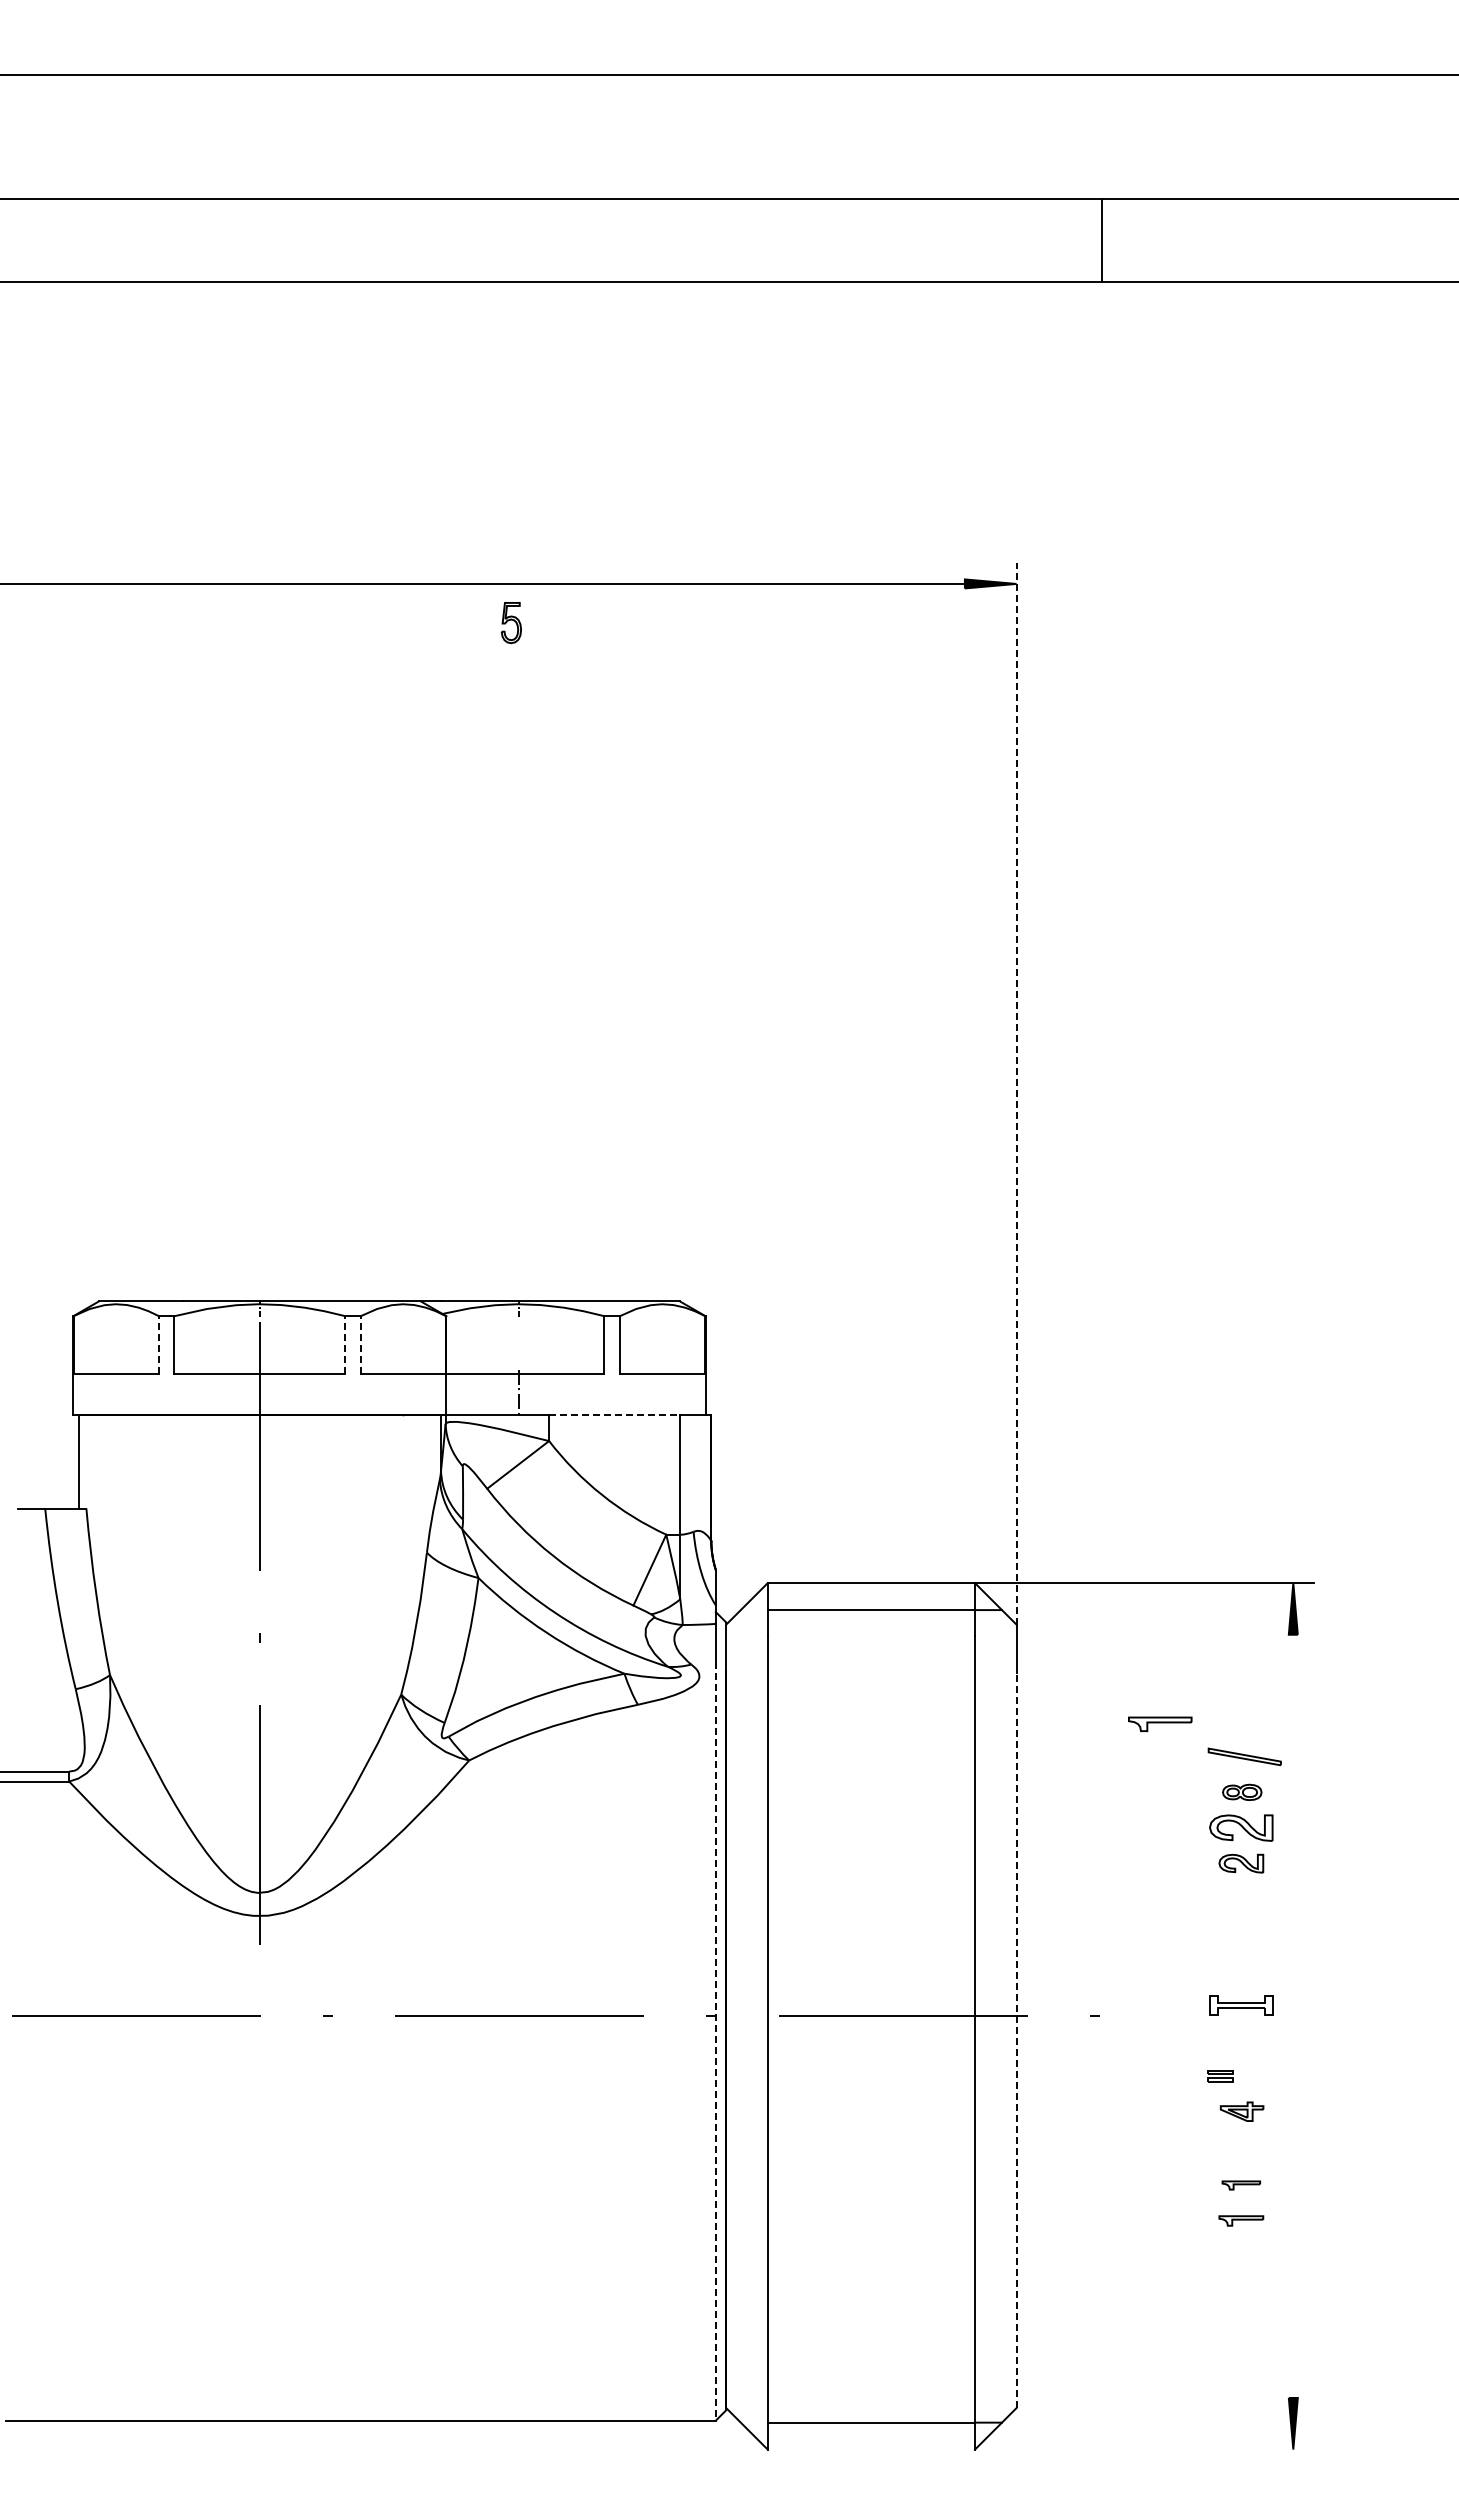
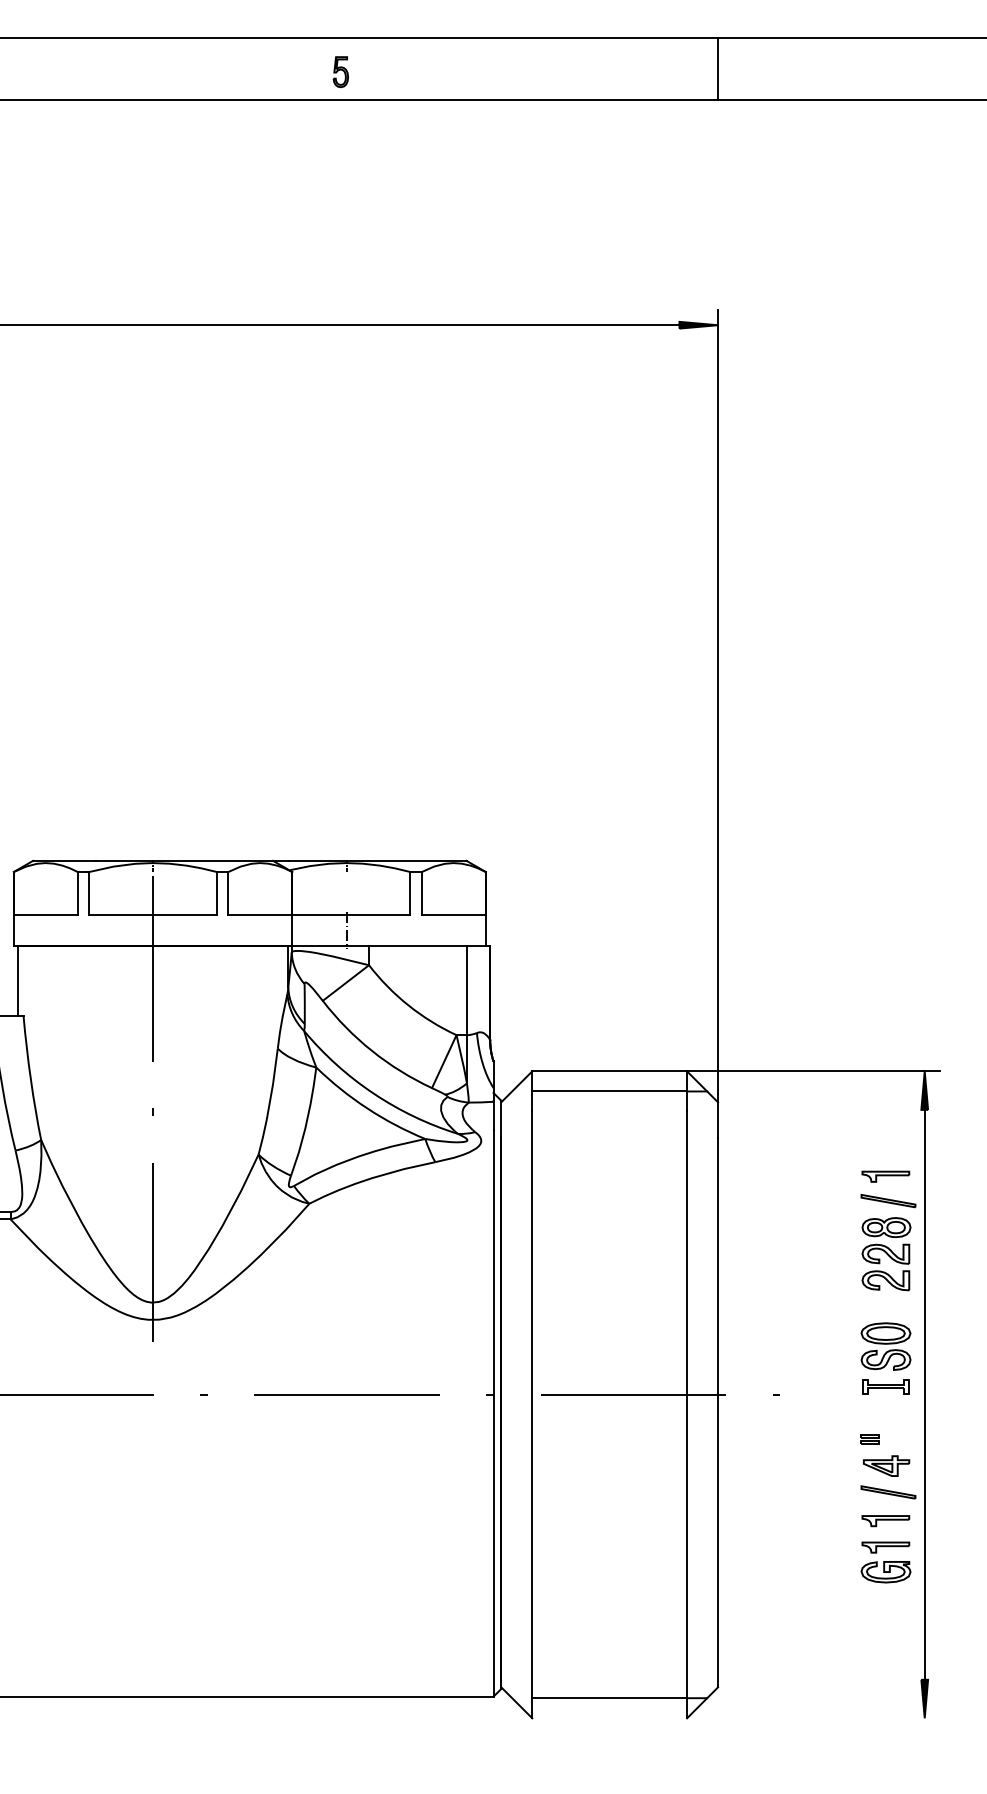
line: (1102, 240) -> (718, 68), moved
part: (511, 623) -> (340, 72), moved
line: (1016, 1093) -> (718, 705), dashed -> solid
line: (159, 1345) -> (78, 893), dashed -> solid
line: (345, 1345) -> (216, 893), dashed -> solid
line: (360, 1345) -> (228, 893), dashed -> solid
line: (614, 1415) -> (417, 946), dashed -> solid
part: (1160, 1723) -> (886, 1176), moved
part: (1242, 1792) -> (886, 1227), size x1.67
part: (1241, 1863) -> (886, 1280), size x1.43
part: (1241, 1951) -> (886, 1346), added
line: (1293, 2015) -> (924, 1394), added
line: (1016, 2040) -> (718, 1412), dashed -> solid
line: (715, 2041) -> (493, 1413), dashed -> solid
part: (1241, 2111) -> (886, 1465), size x1.43
part: (1244, 2146) -> (888, 1492), added
part: (1241, 2185) -> (886, 1521), size x1.67
part: (1241, 2220) -> (886, 1547), size x1.43
part: (1241, 2253) -> (886, 1571), added

